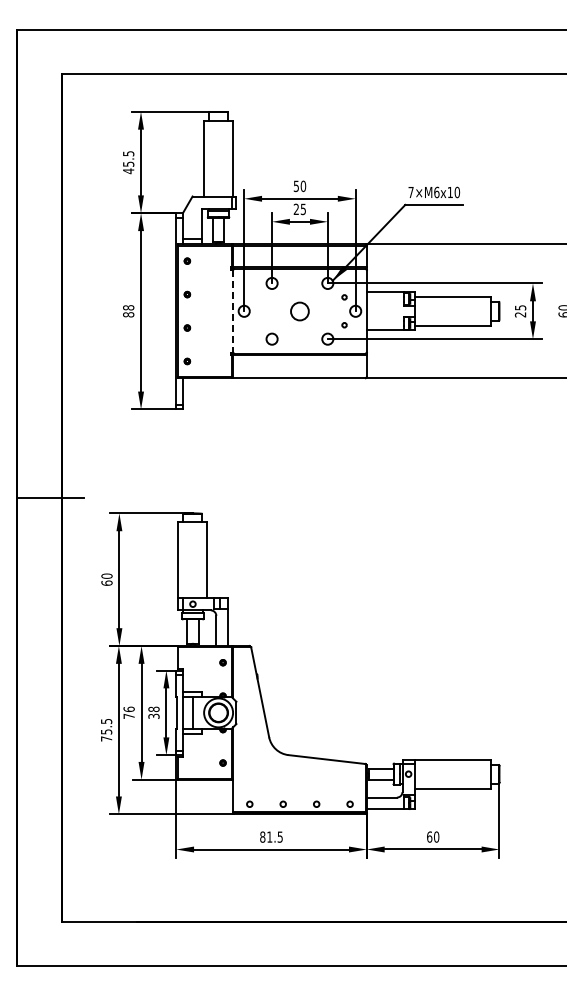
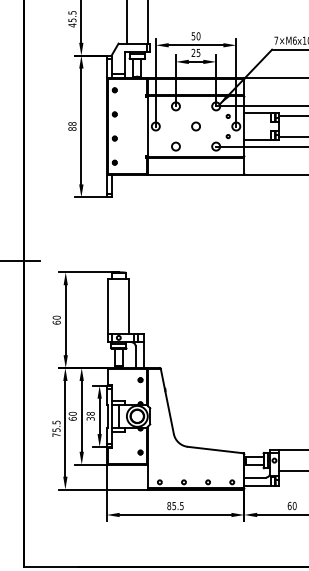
circle: (299, 310) -> (195, 125), size x0.62
line: (233, 311) -> (148, 126), dashed -> solid
text: (128, 712) -> (72, 416), 76 -> 60
text: (269, 836) -> (174, 505), 81.5 -> 85.5

